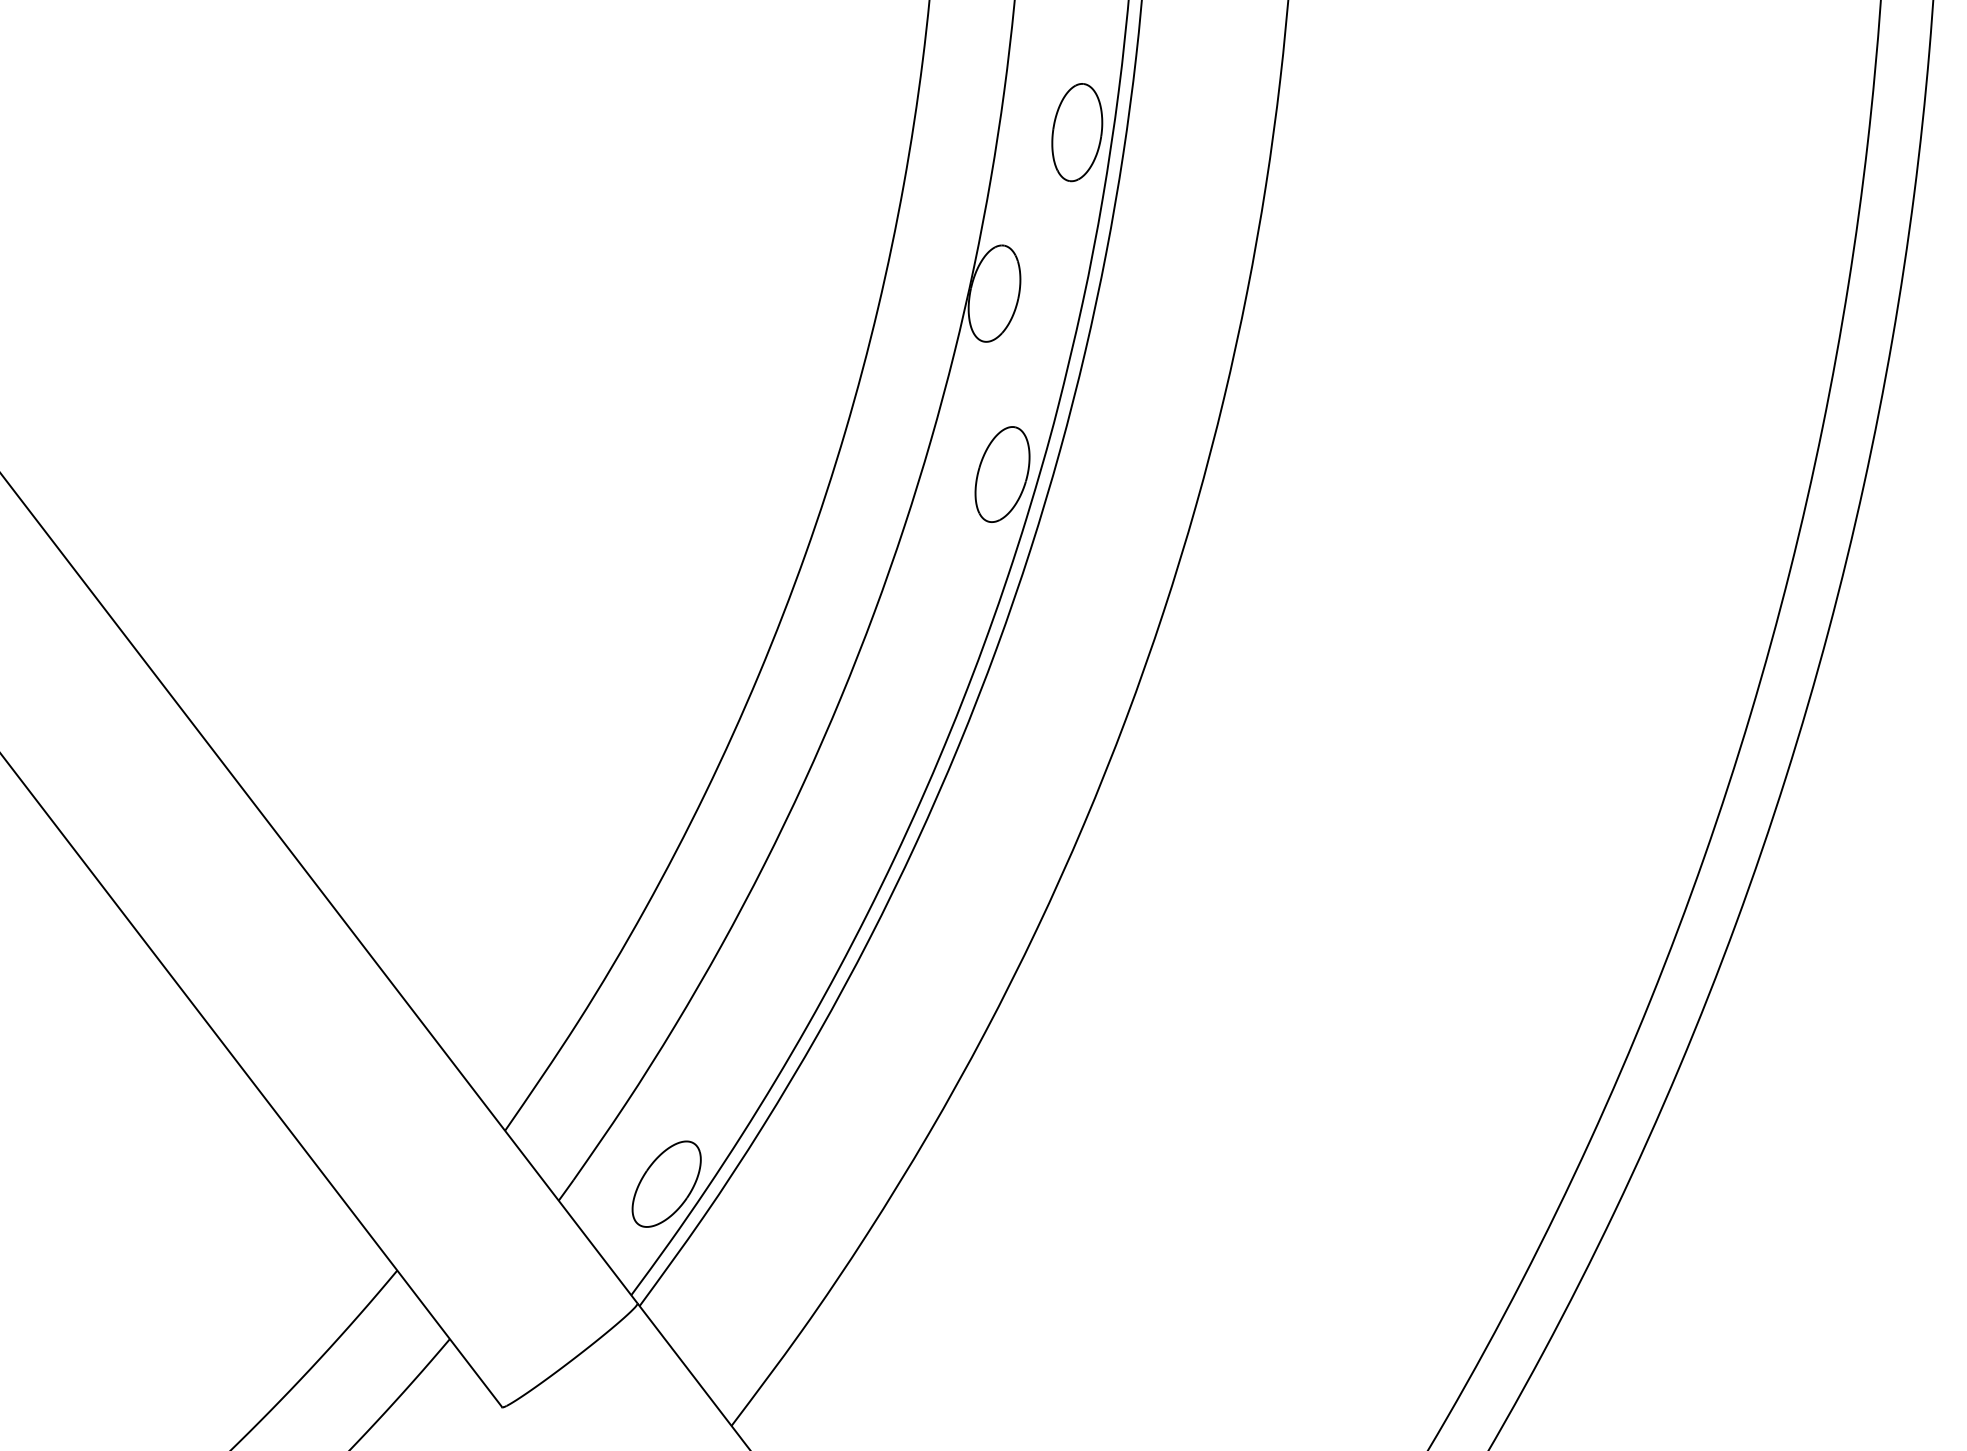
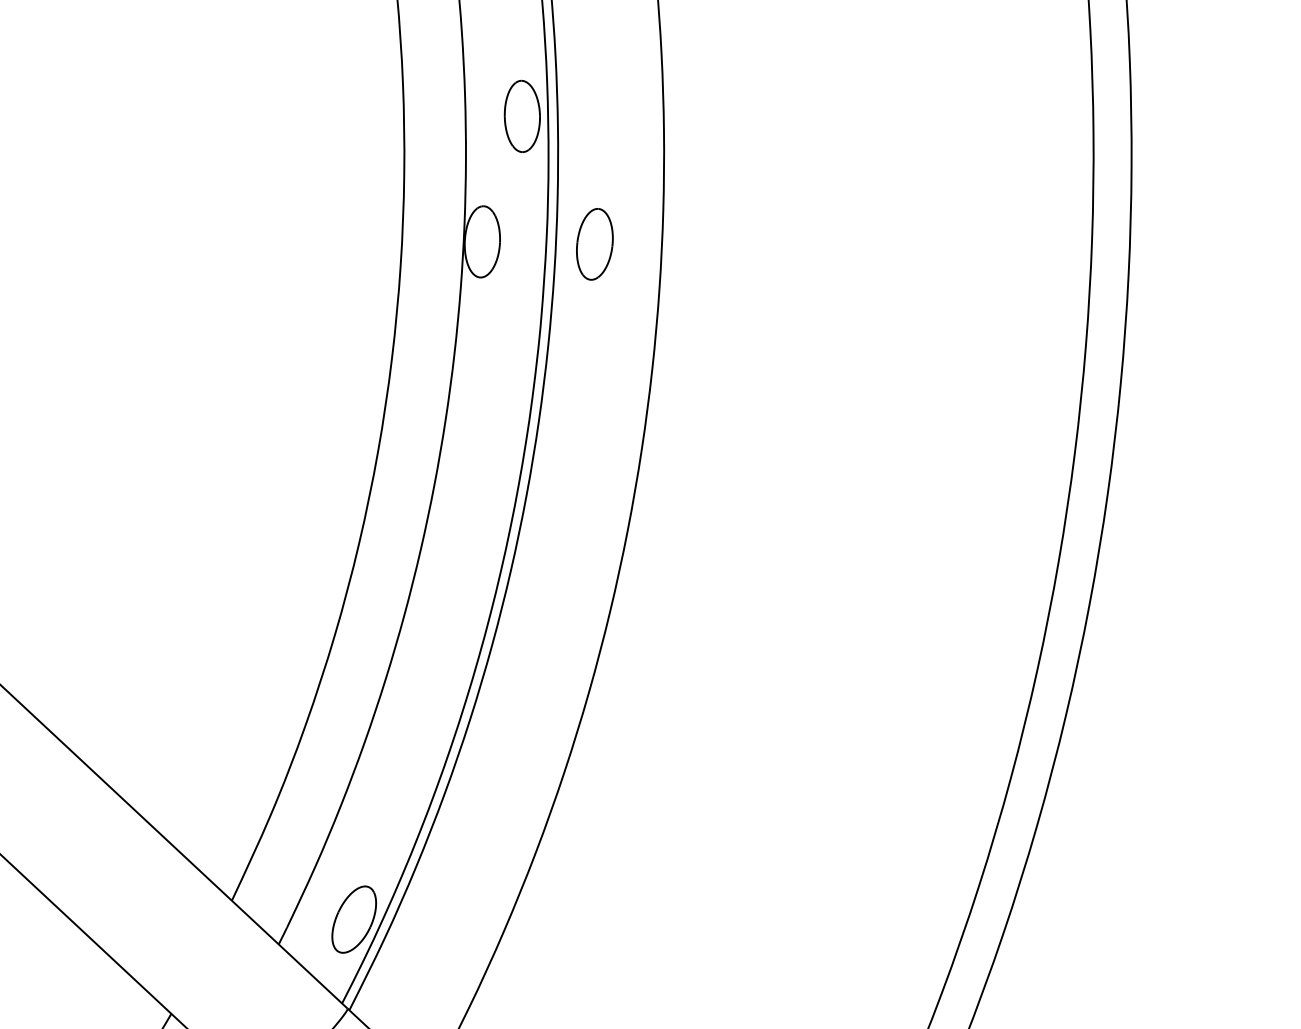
part: (1002, 474) -> (594, 244), moved

